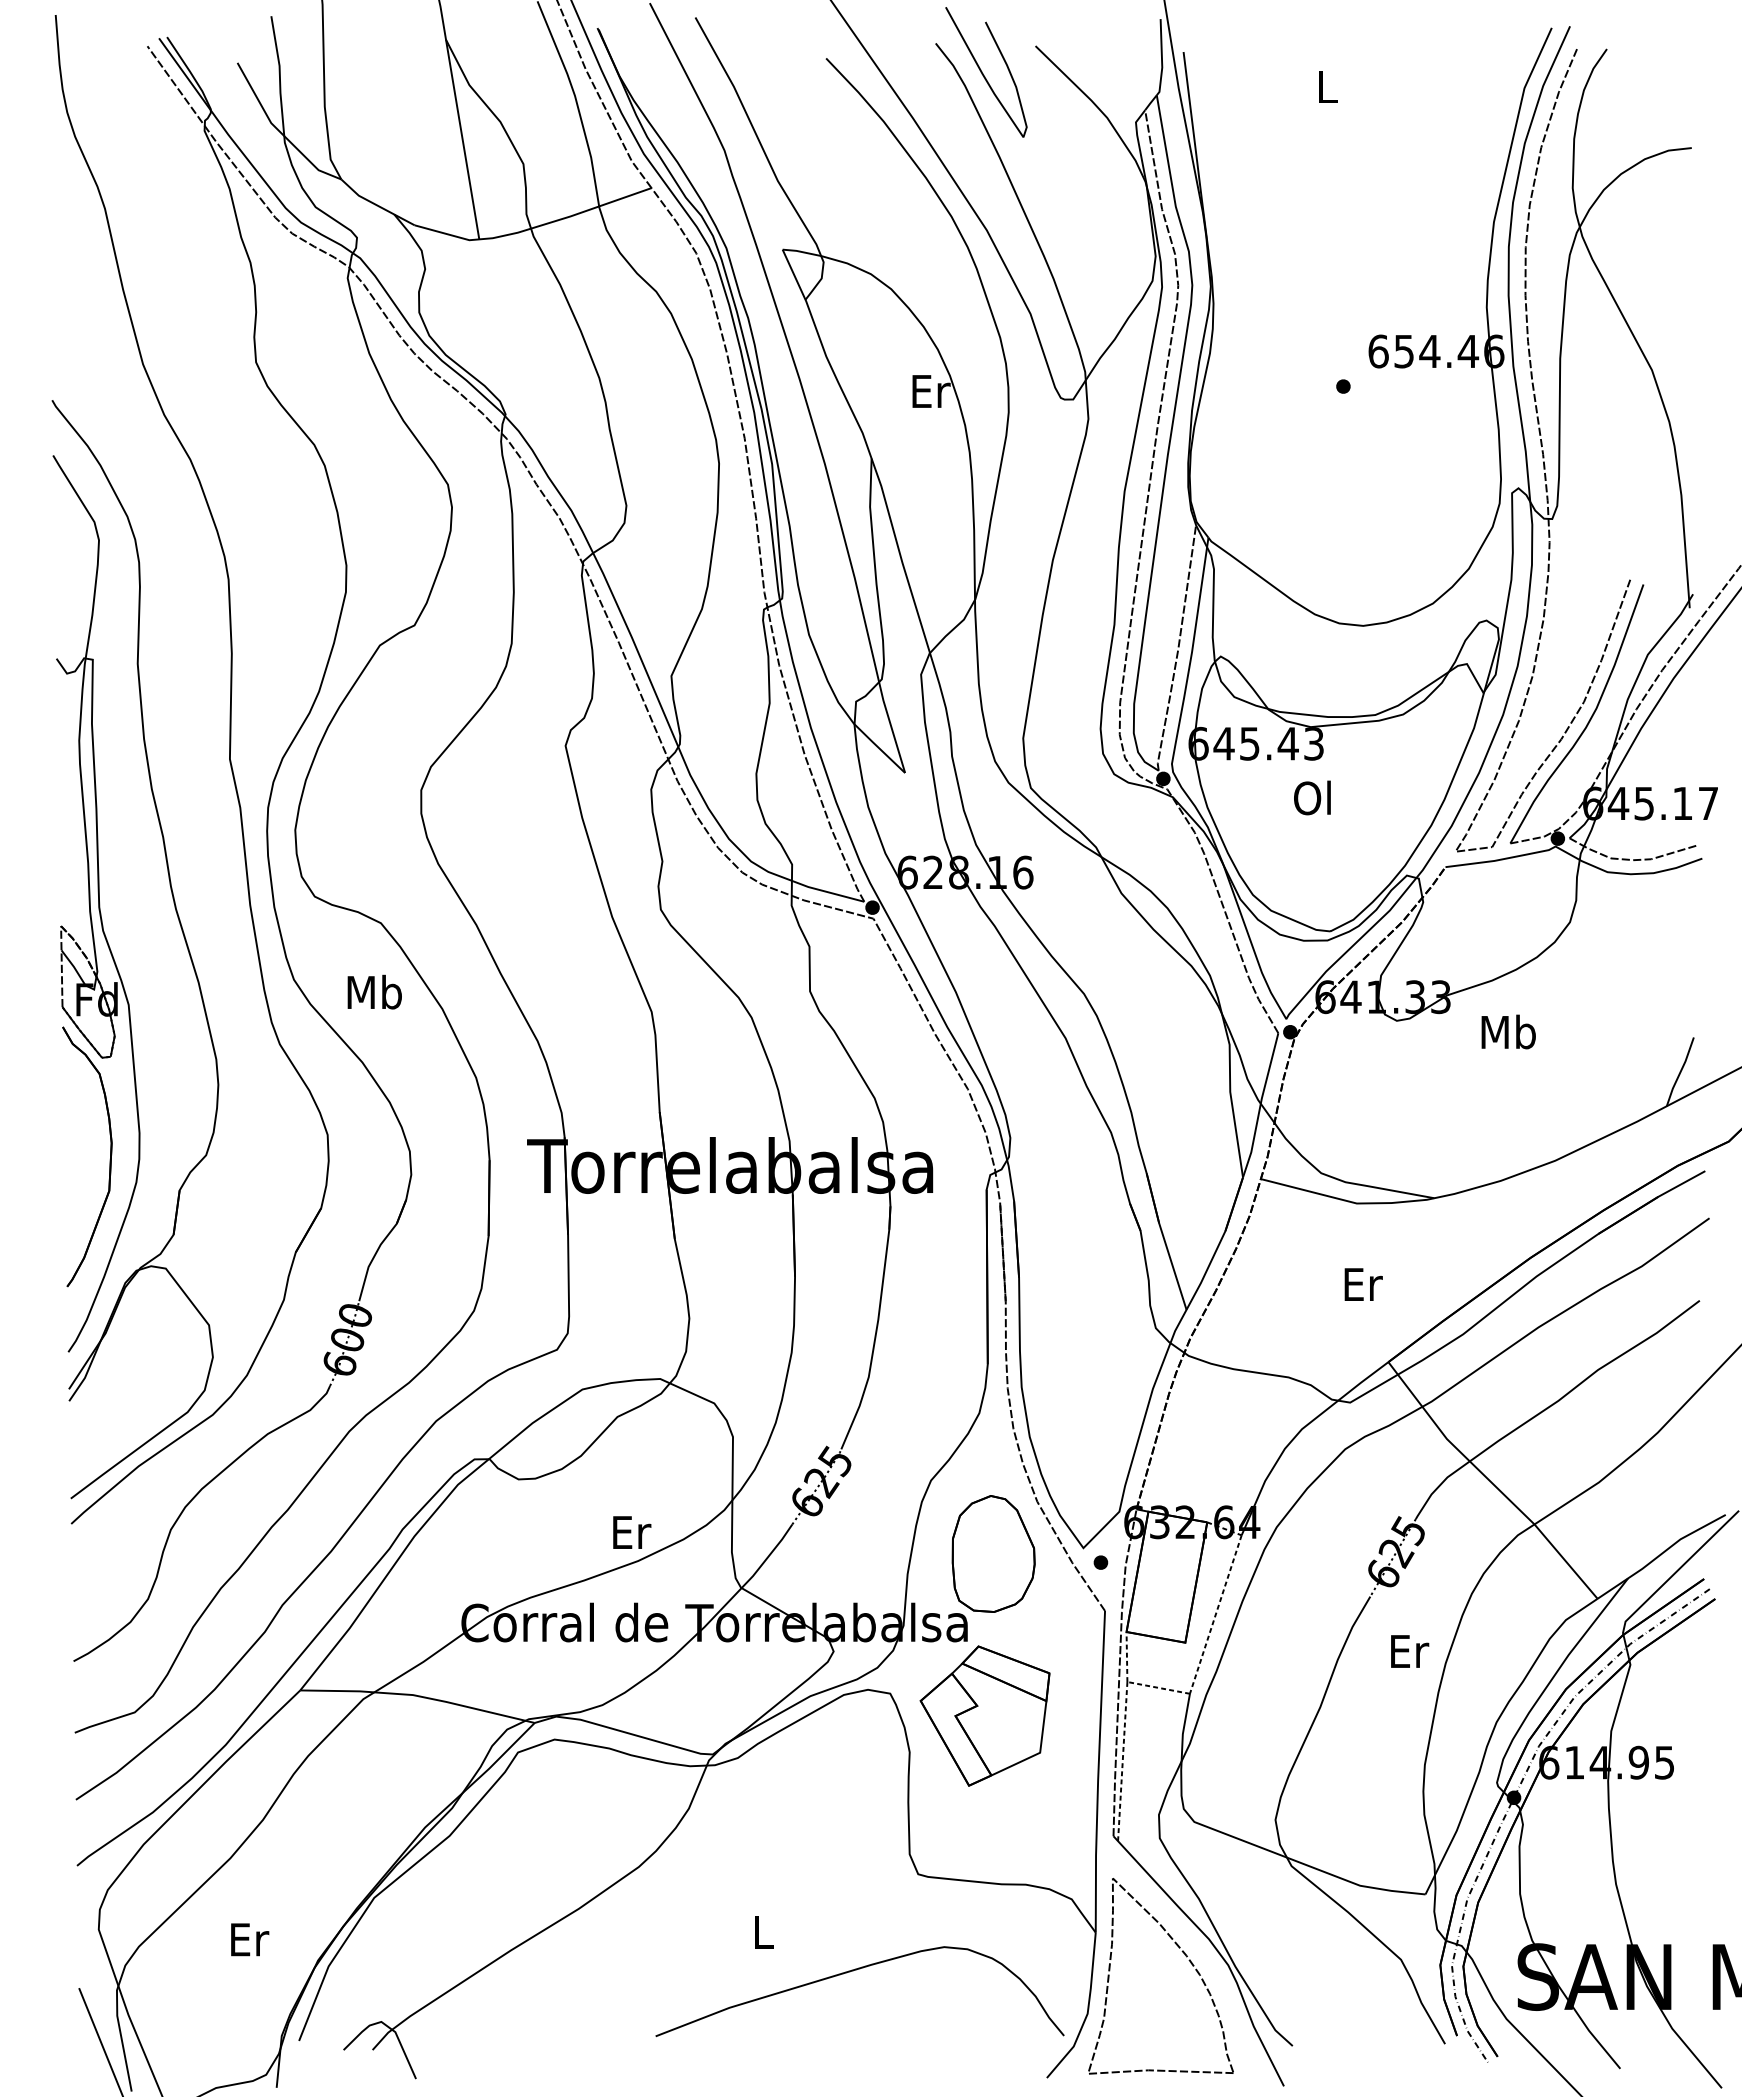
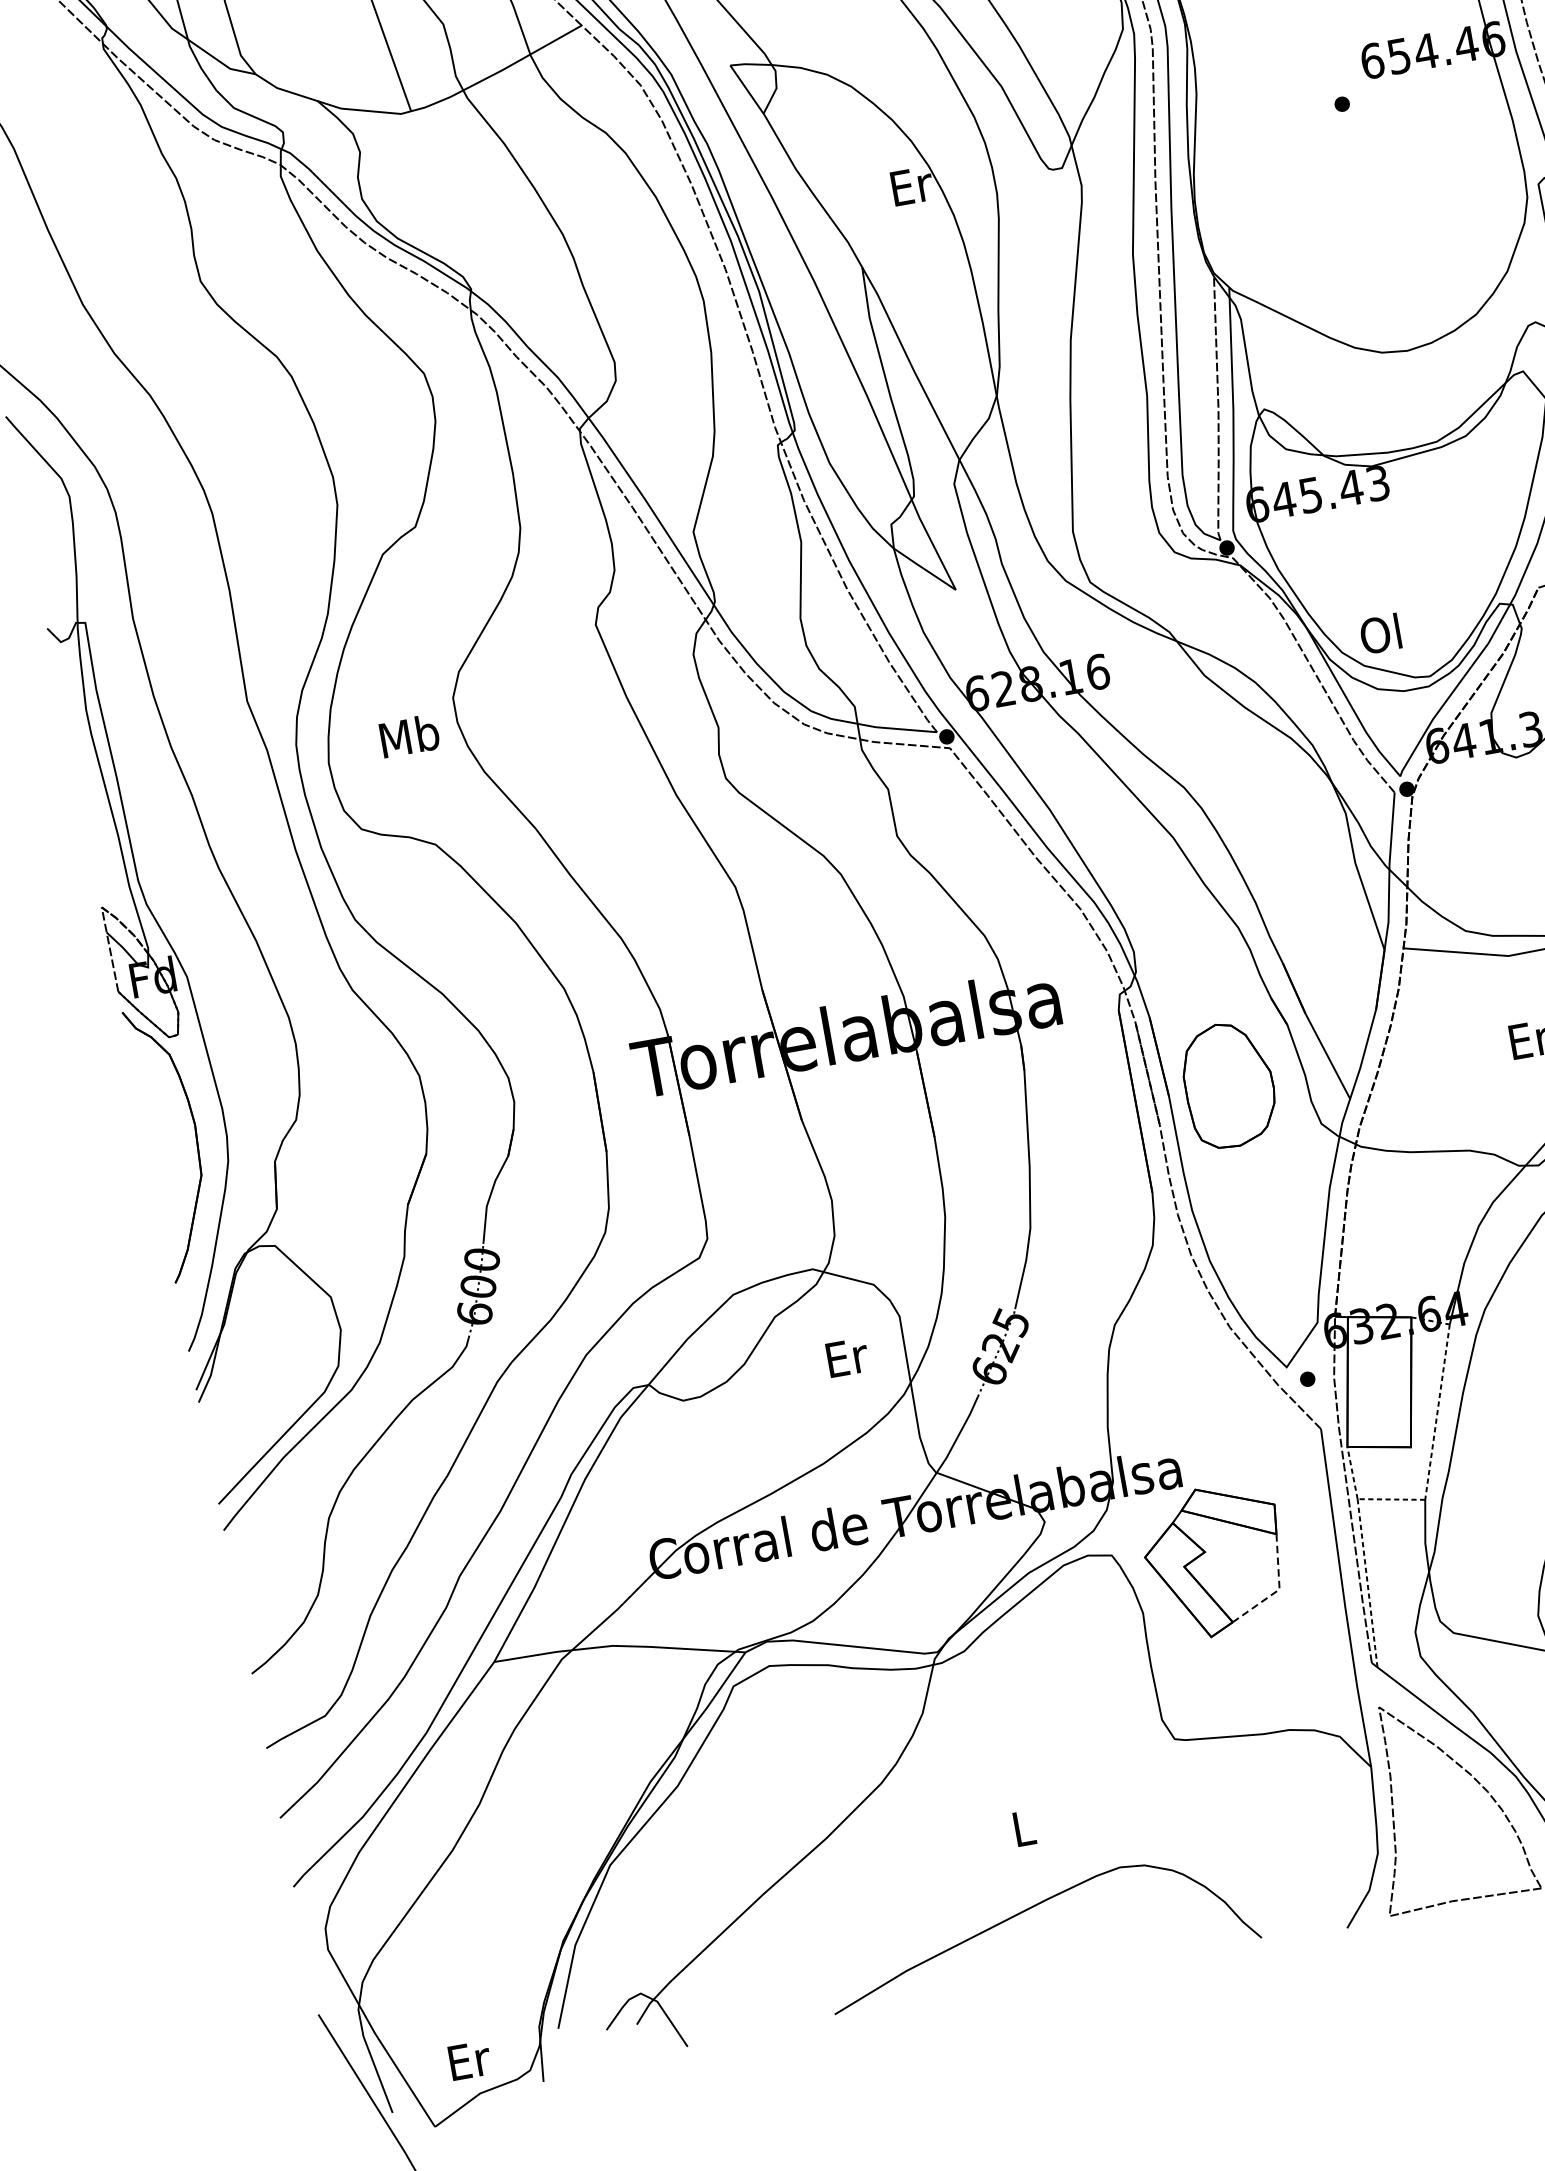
text: (1312, 797) -> (1380, 633), moved
text: (374, 991) -> (409, 735), moved
text: (632, 1532) -> (848, 1357), moved
part: (993, 1553) -> (1228, 1084), moved
line: (1040, 1752) -> (1279, 1589), solid -> dashed
text: (250, 1939) -> (470, 2060), moved
curve: (853, 1971) -> (1029, 1909), moved

